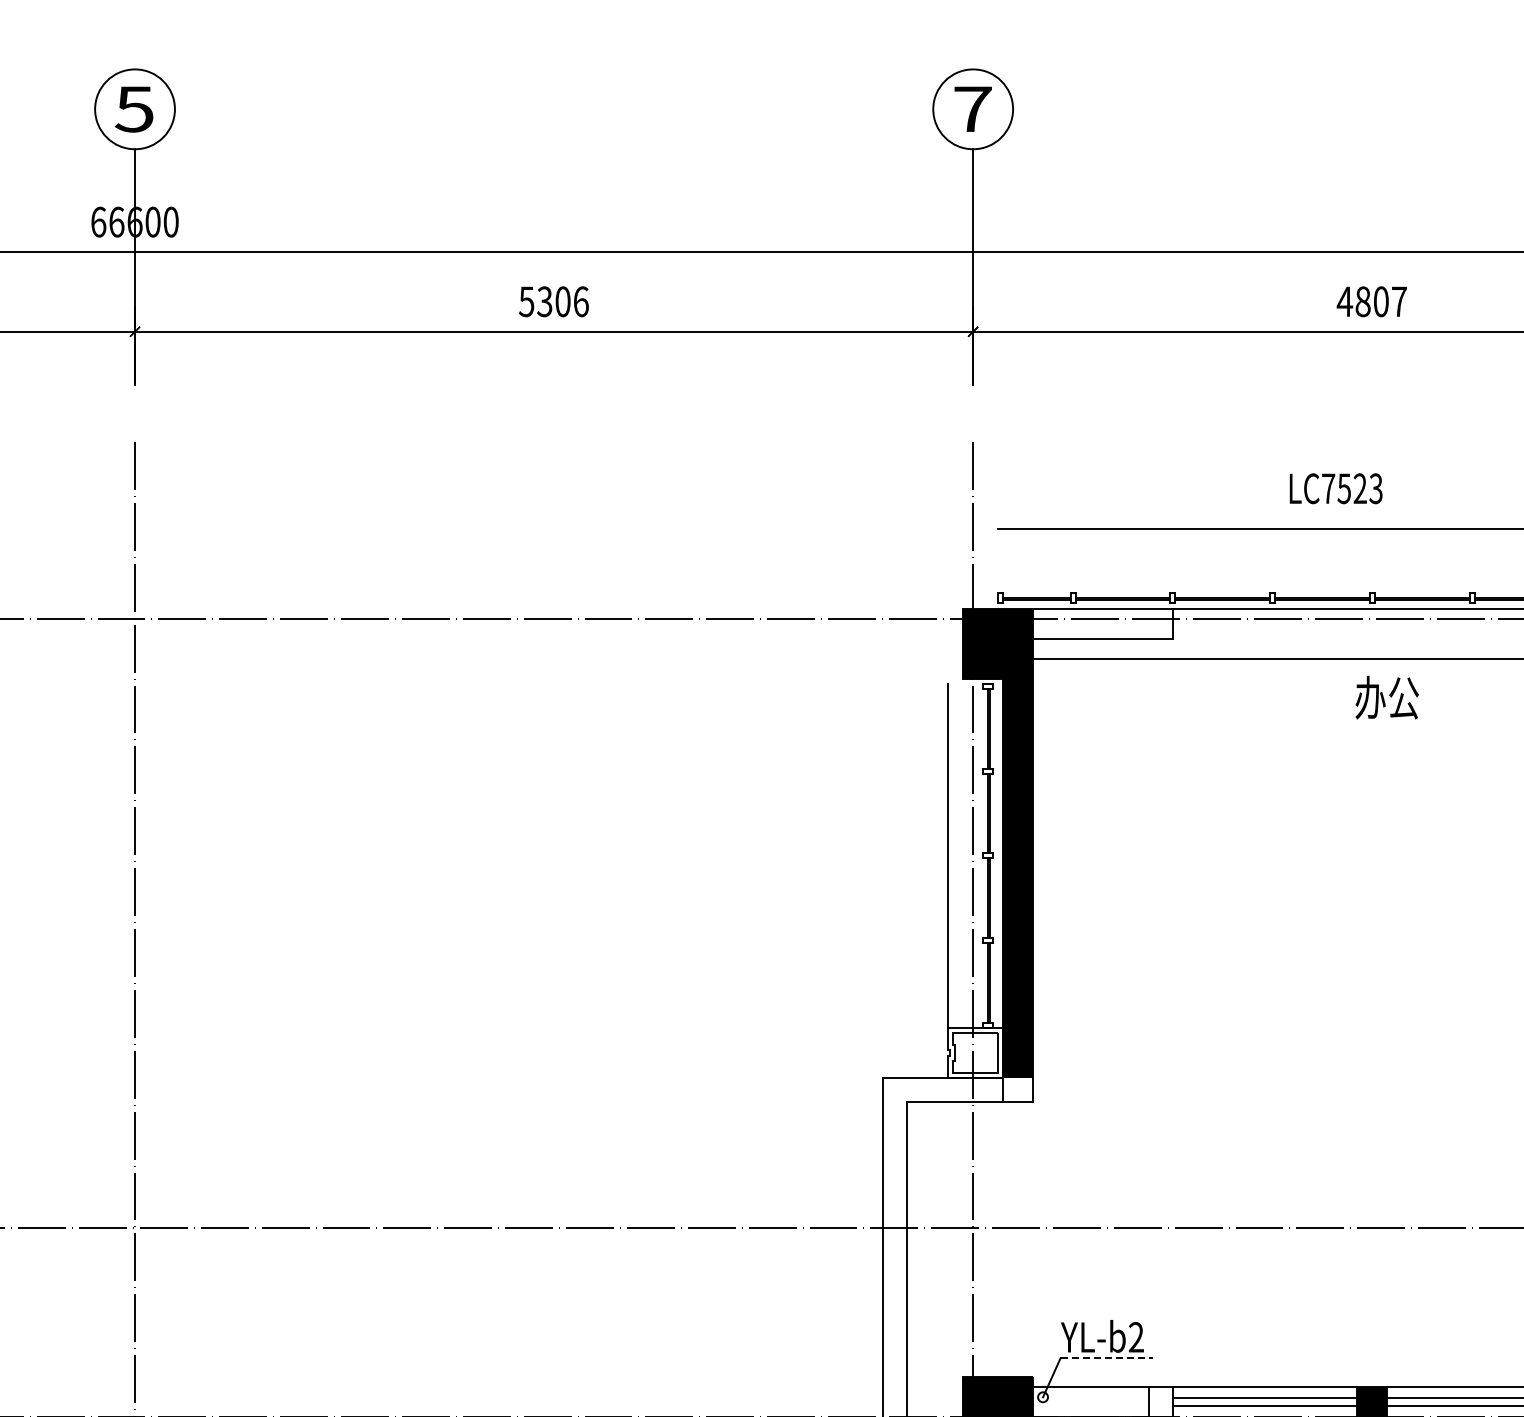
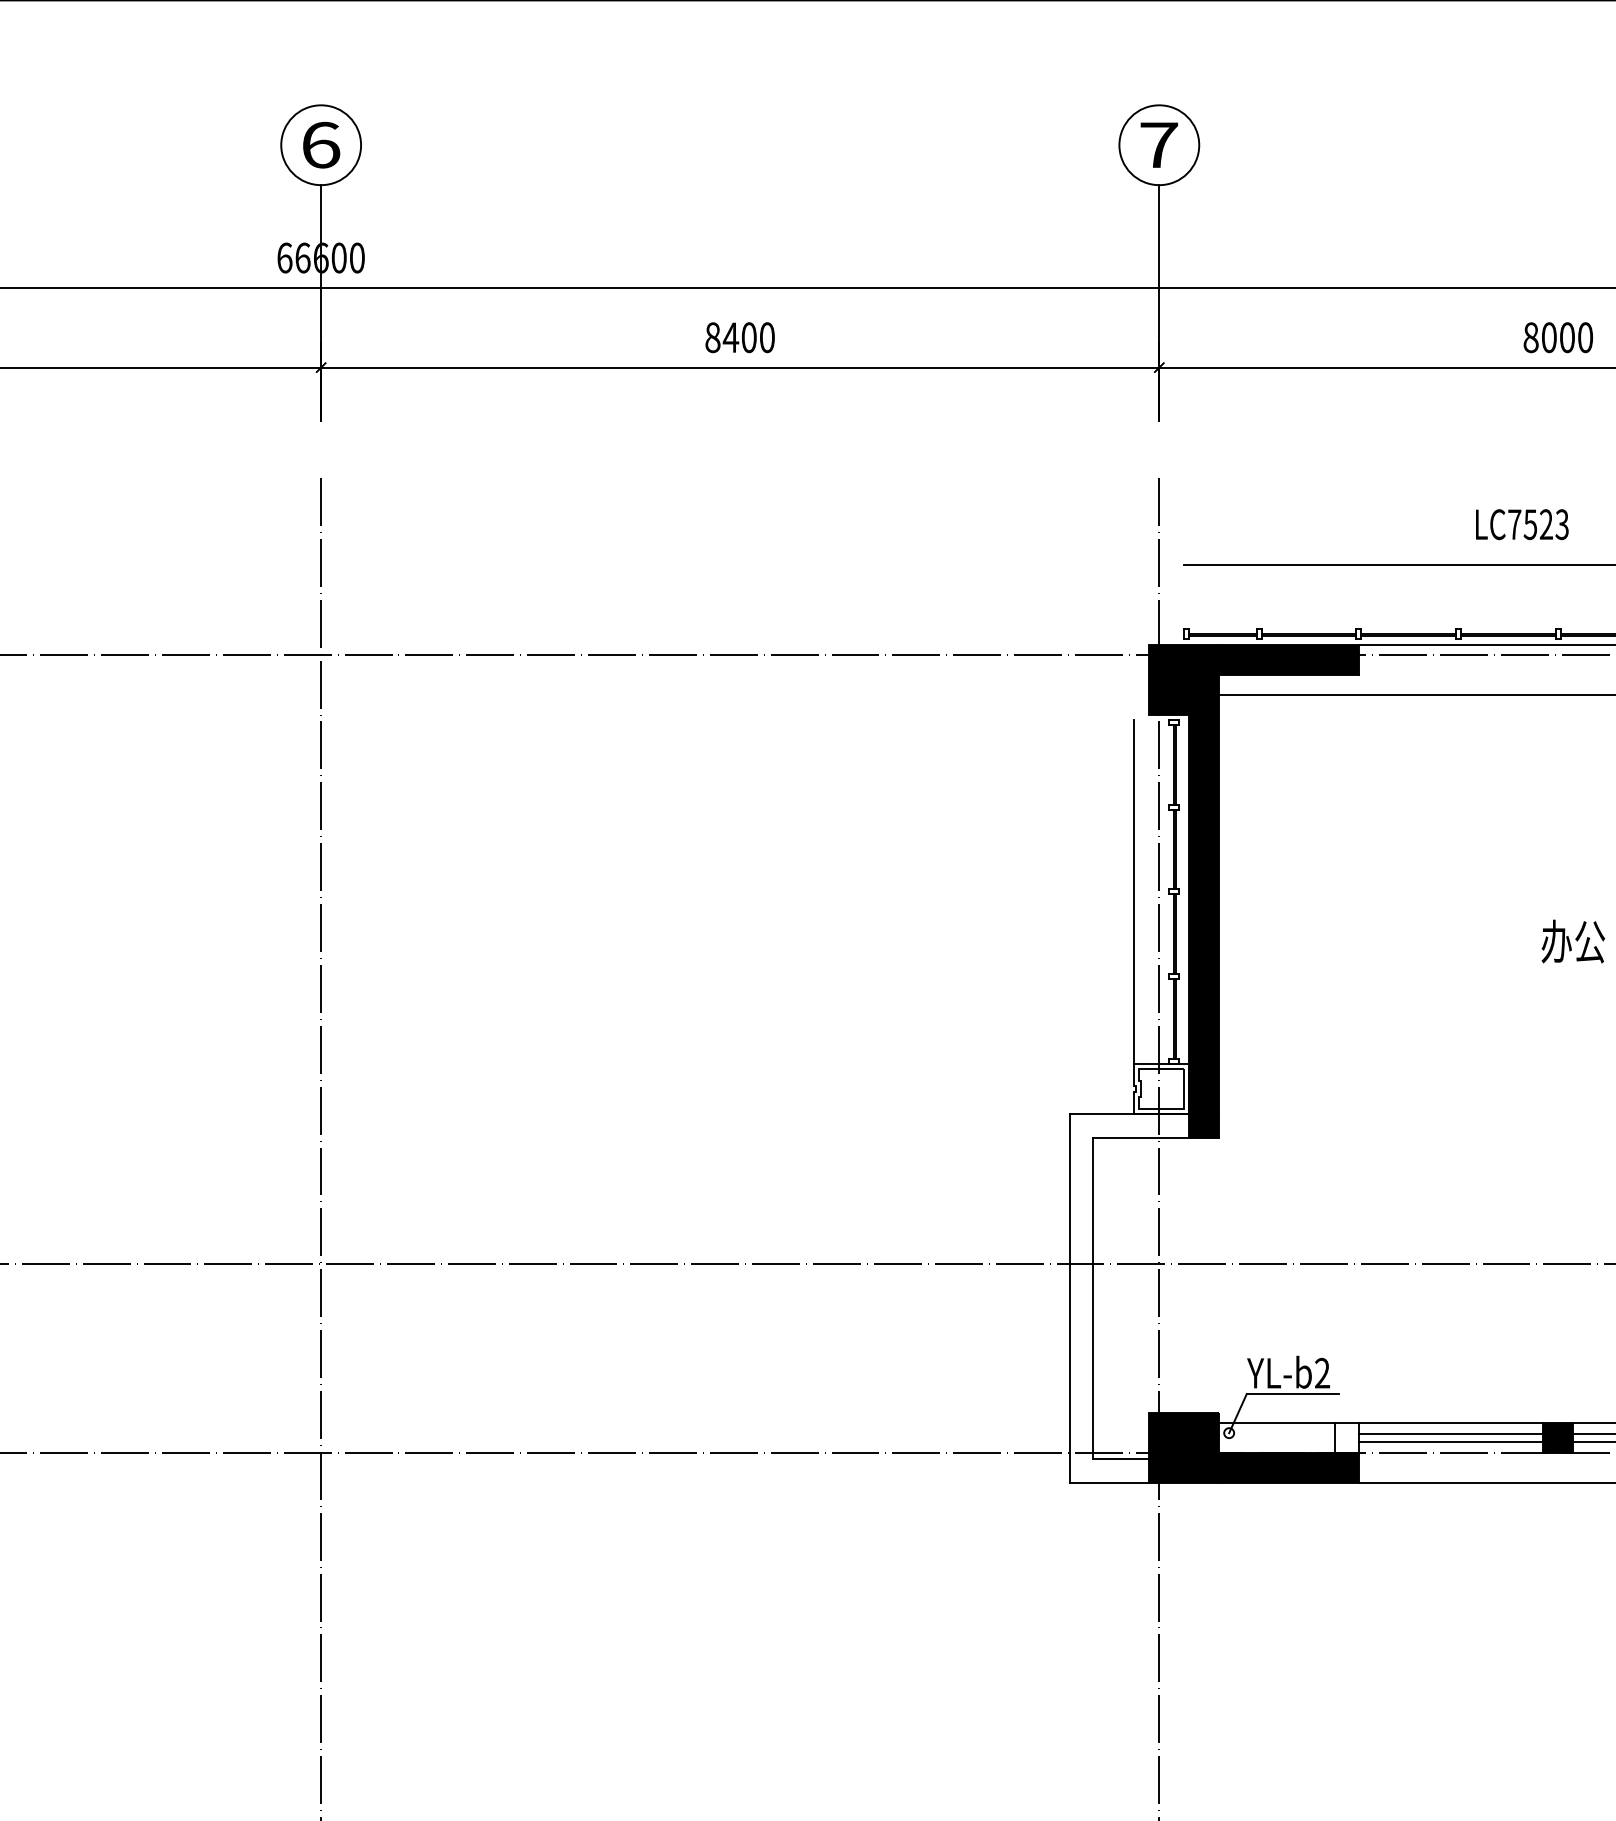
text: (134, 108) -> (320, 144), 5 -> 6
text: (553, 301) -> (739, 337), 5306 -> 8400
text: (1371, 301) -> (1557, 337), 4807 -> 8000
fill: (1102, 623) -> (1288, 659), added
text: (1387, 697) -> (1573, 941), moved
fill: (1018, 1089) -> (1204, 1125), added
line: (1107, 1358) -> (1293, 1394), dashed -> solid

